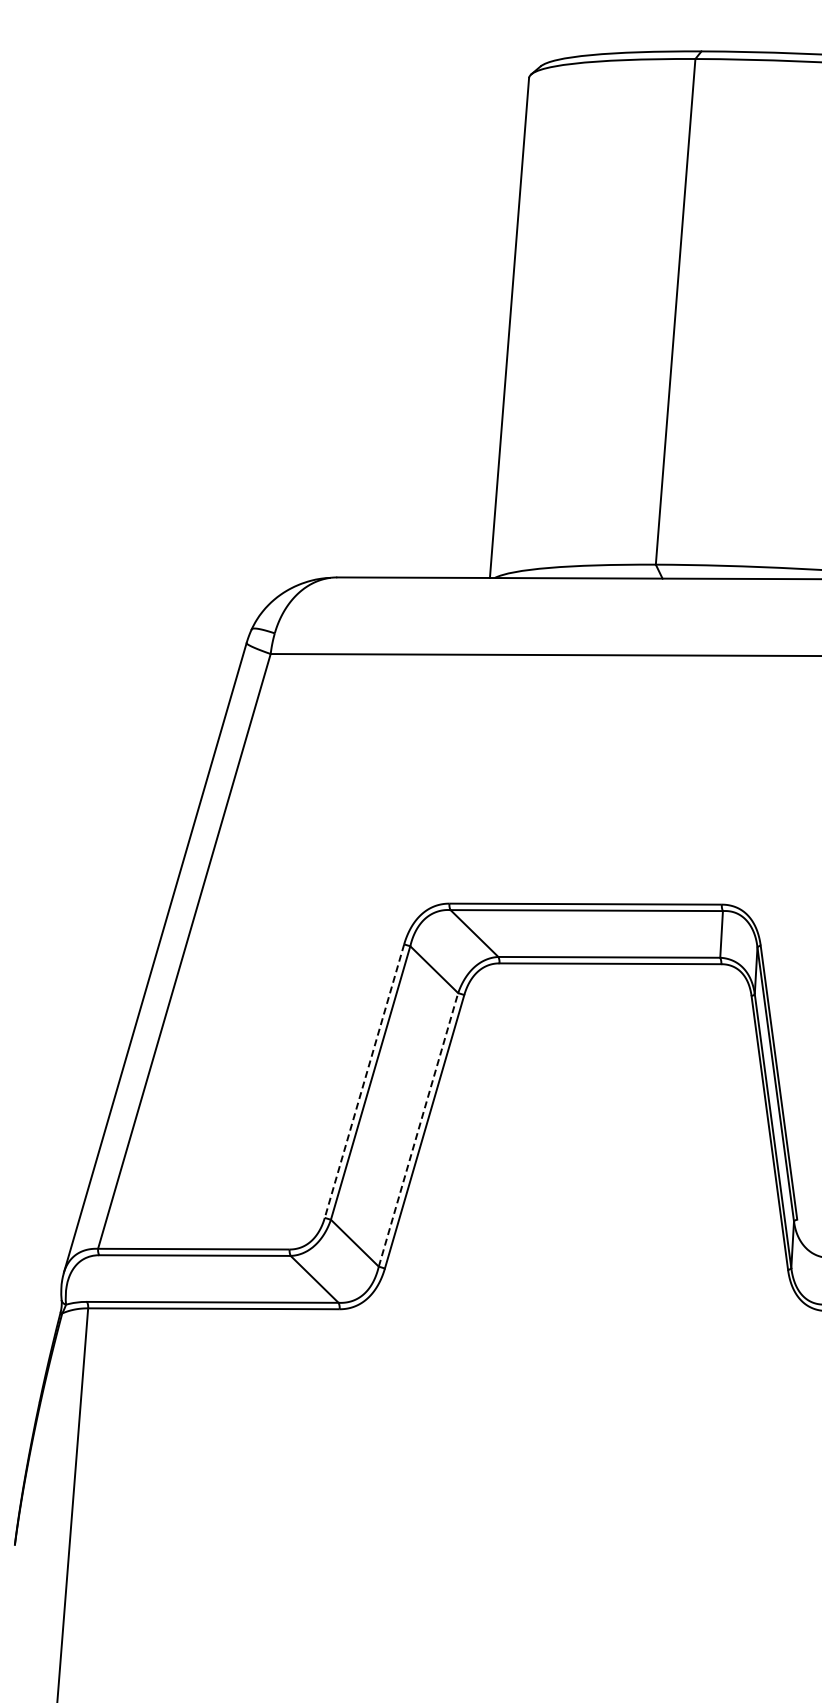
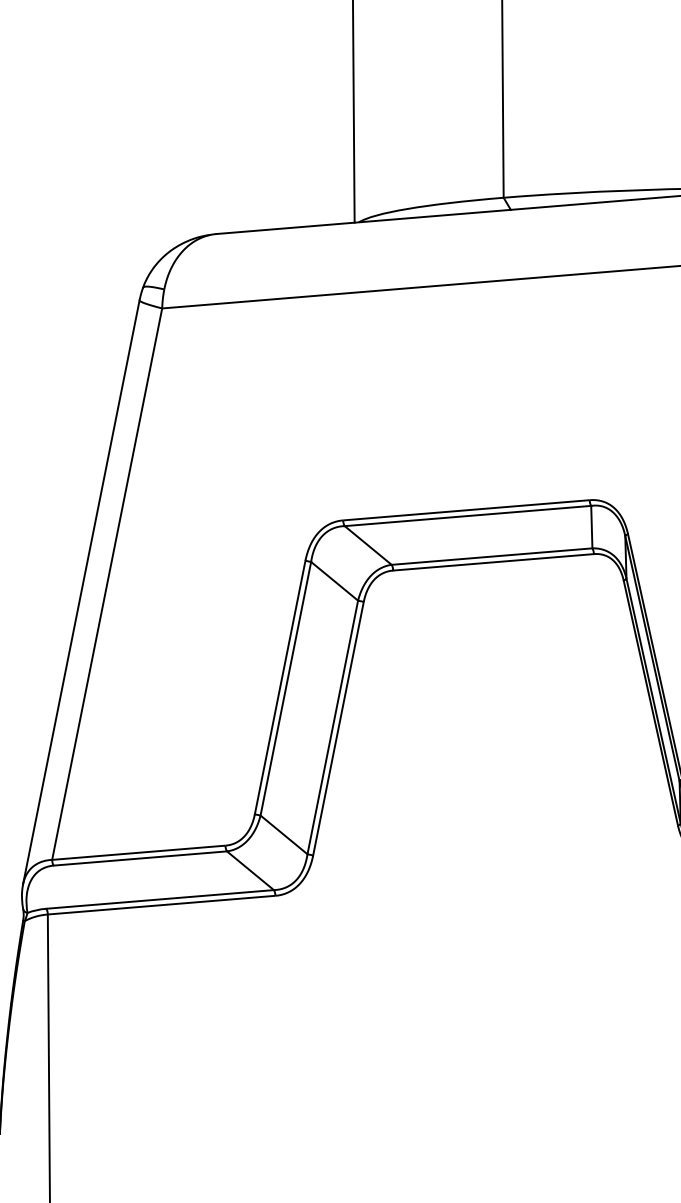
line: (364, 1081) -> (280, 687), dashed -> solid
line: (418, 1129) -> (332, 727), dashed -> solid

